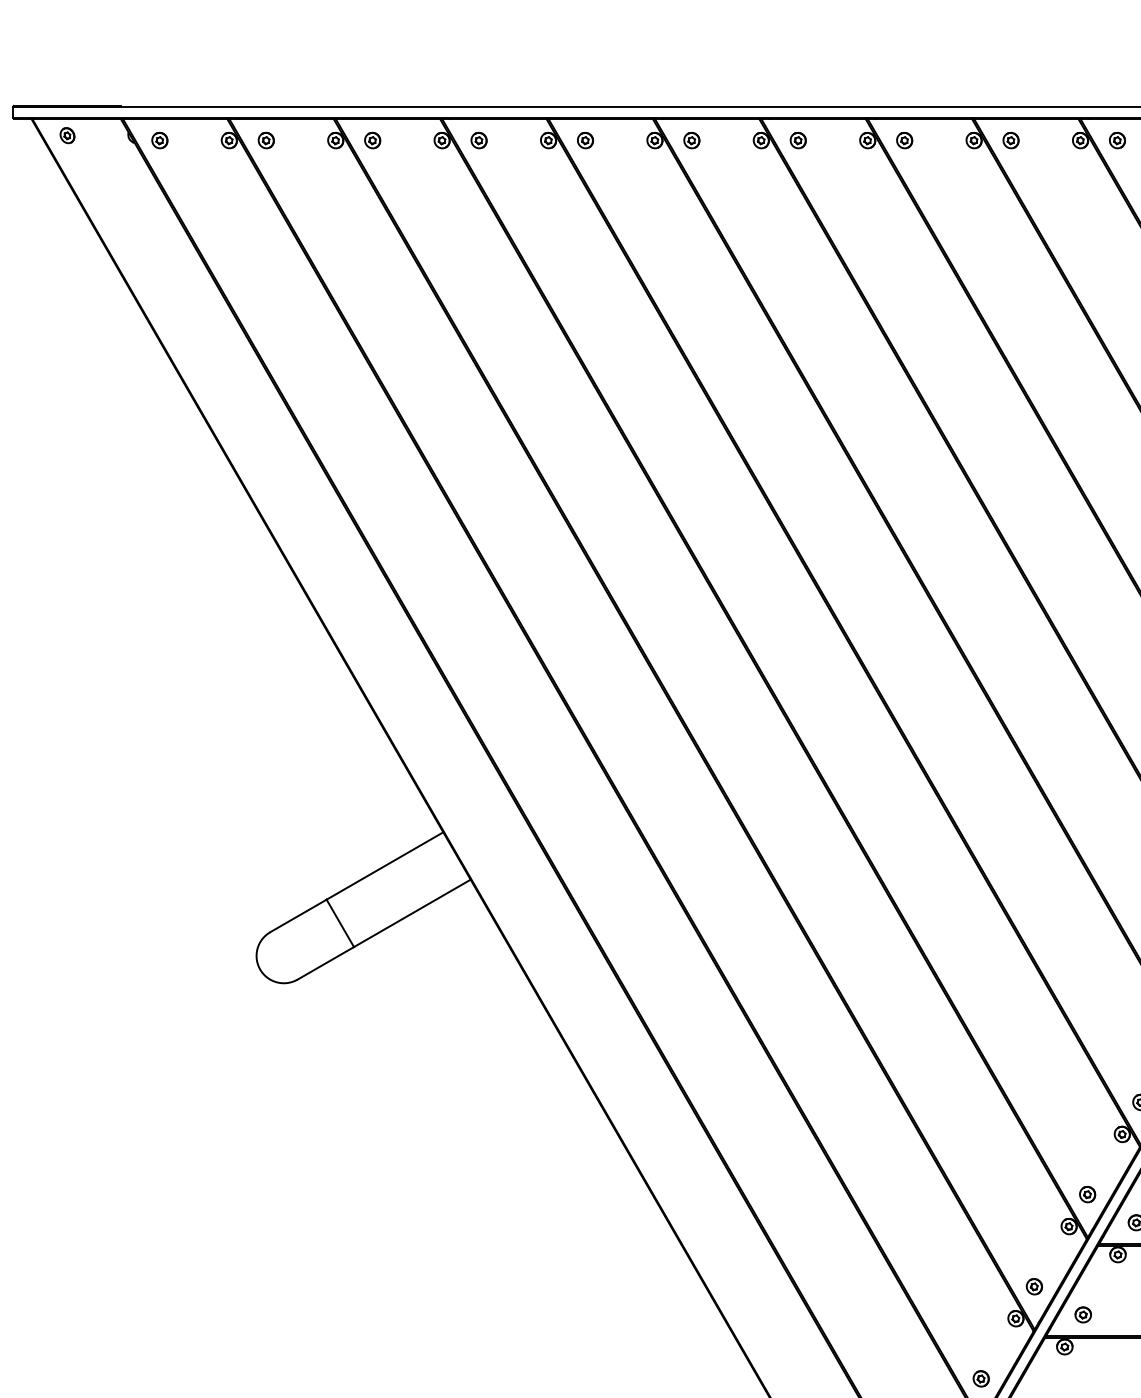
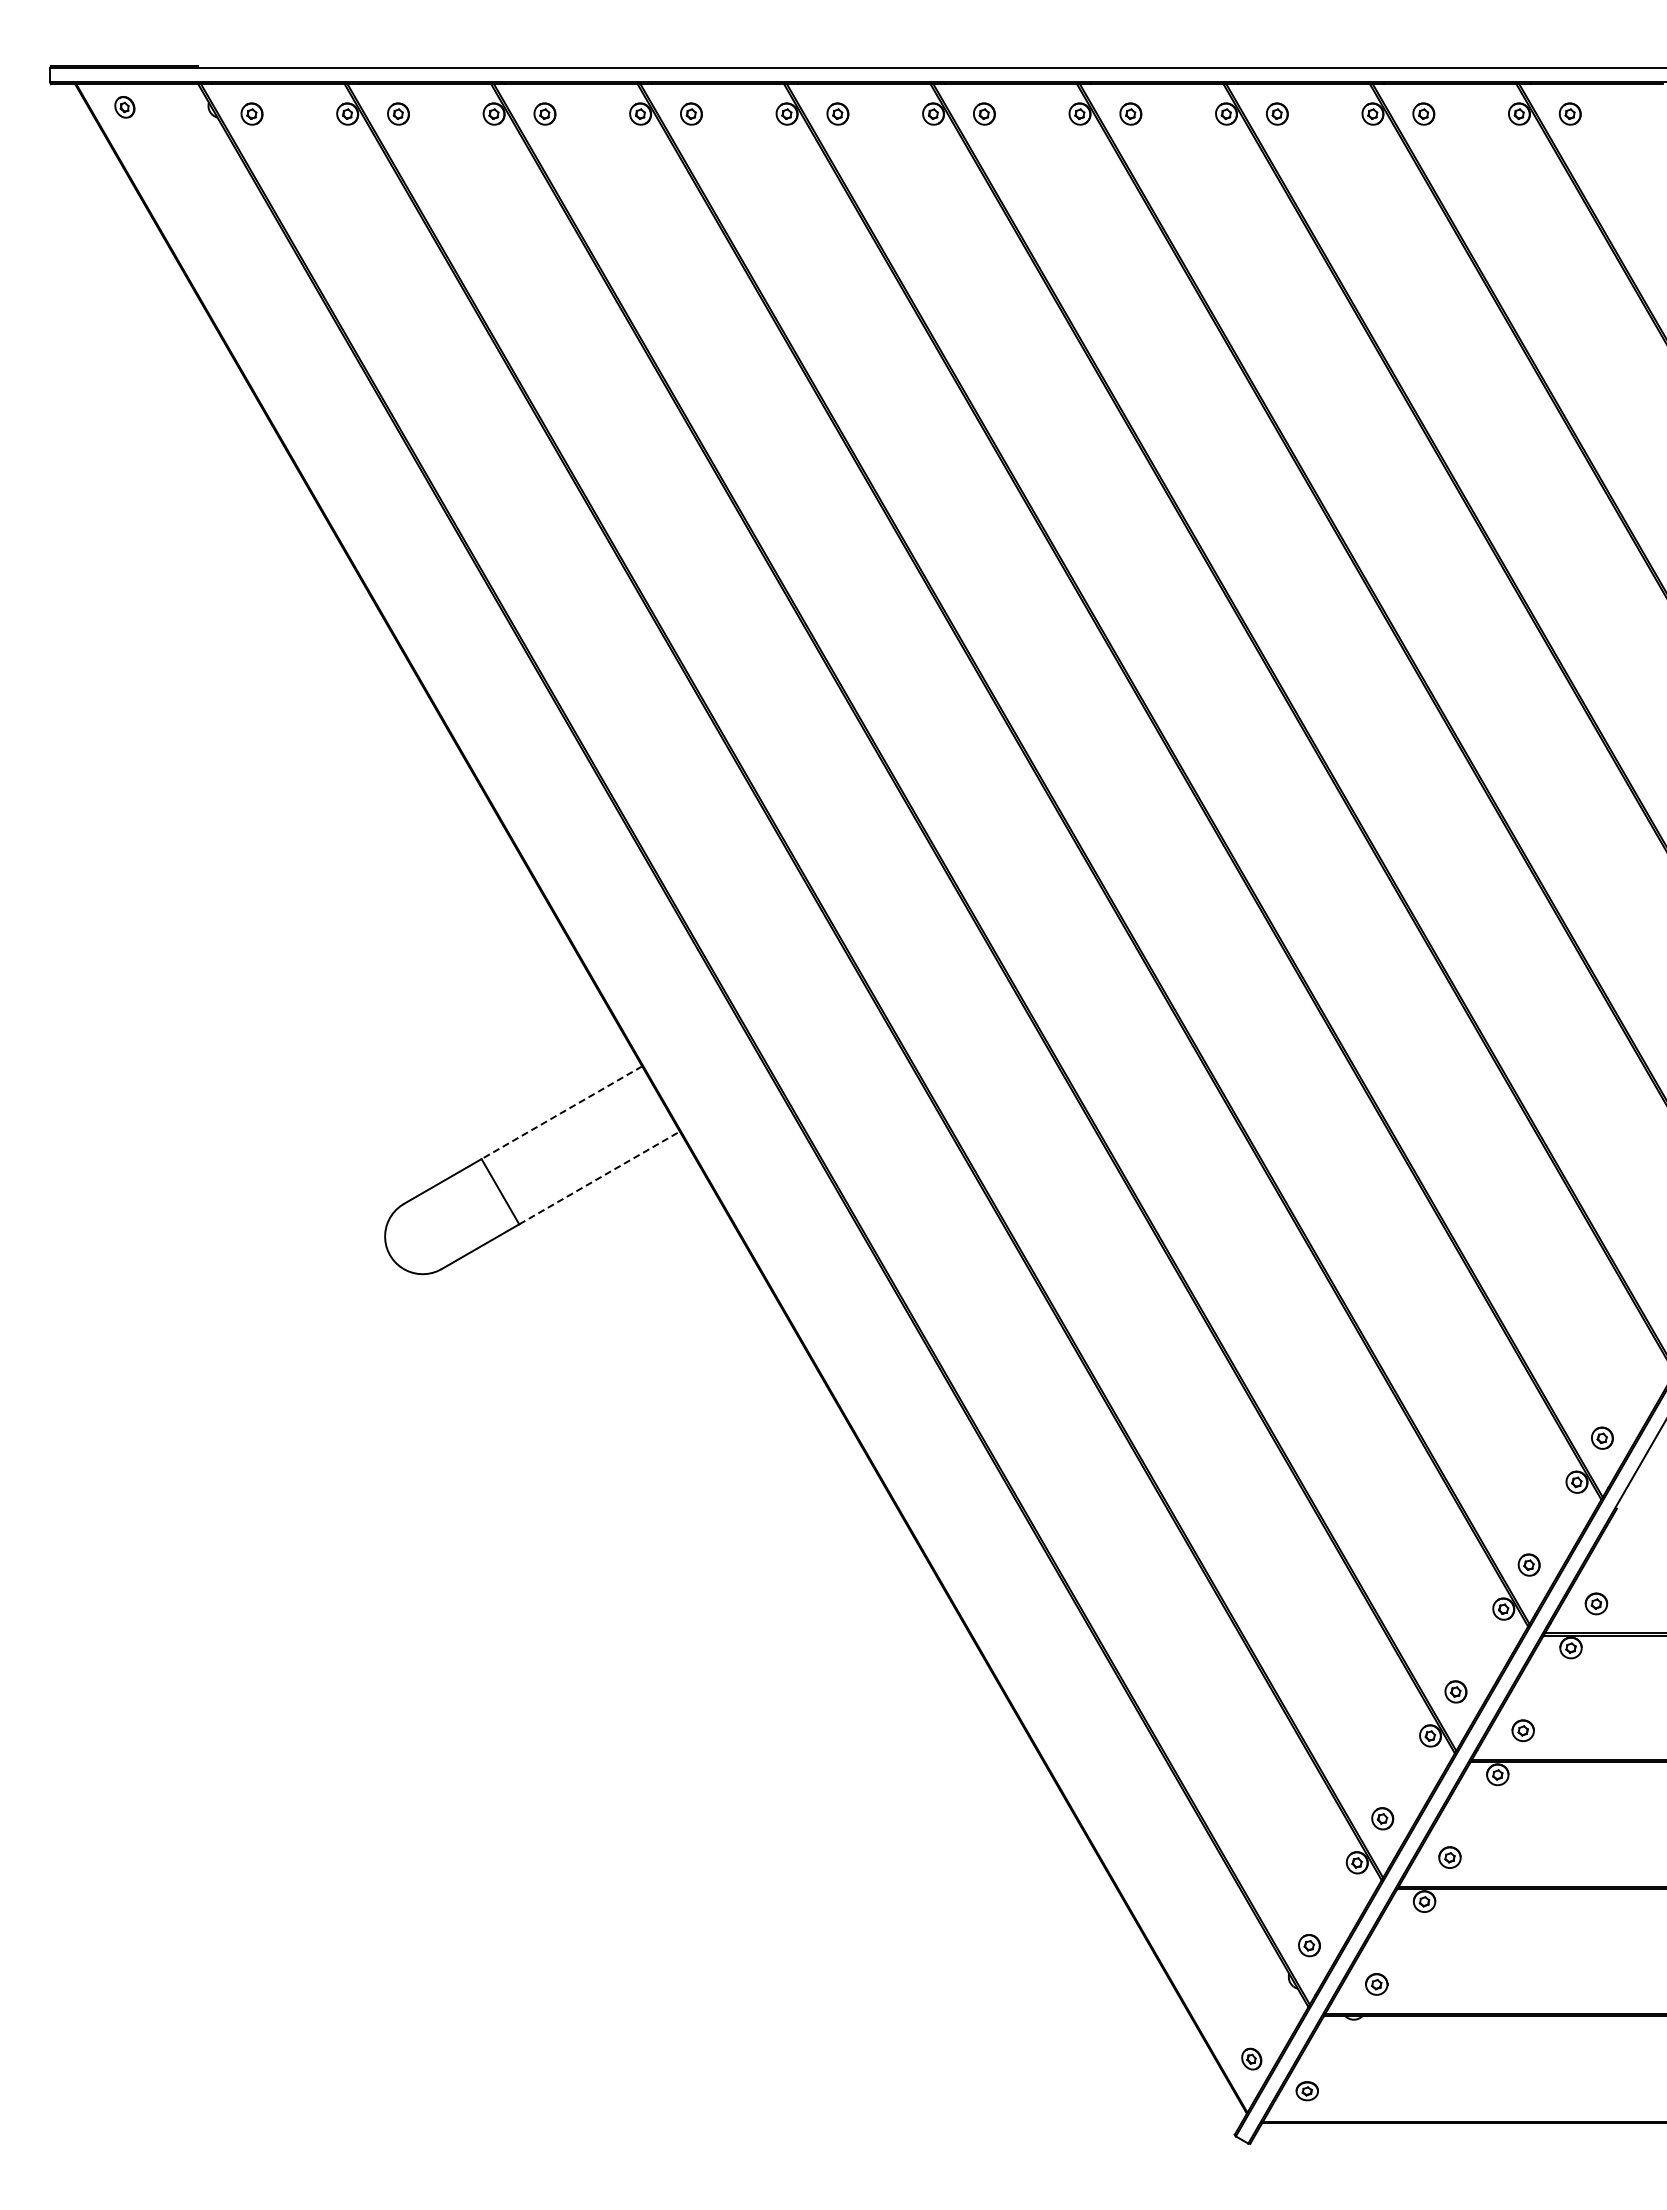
line: (384, 865) -> (561, 1112), solid -> dashed
line: (412, 913) -> (599, 1177), solid -> dashed

